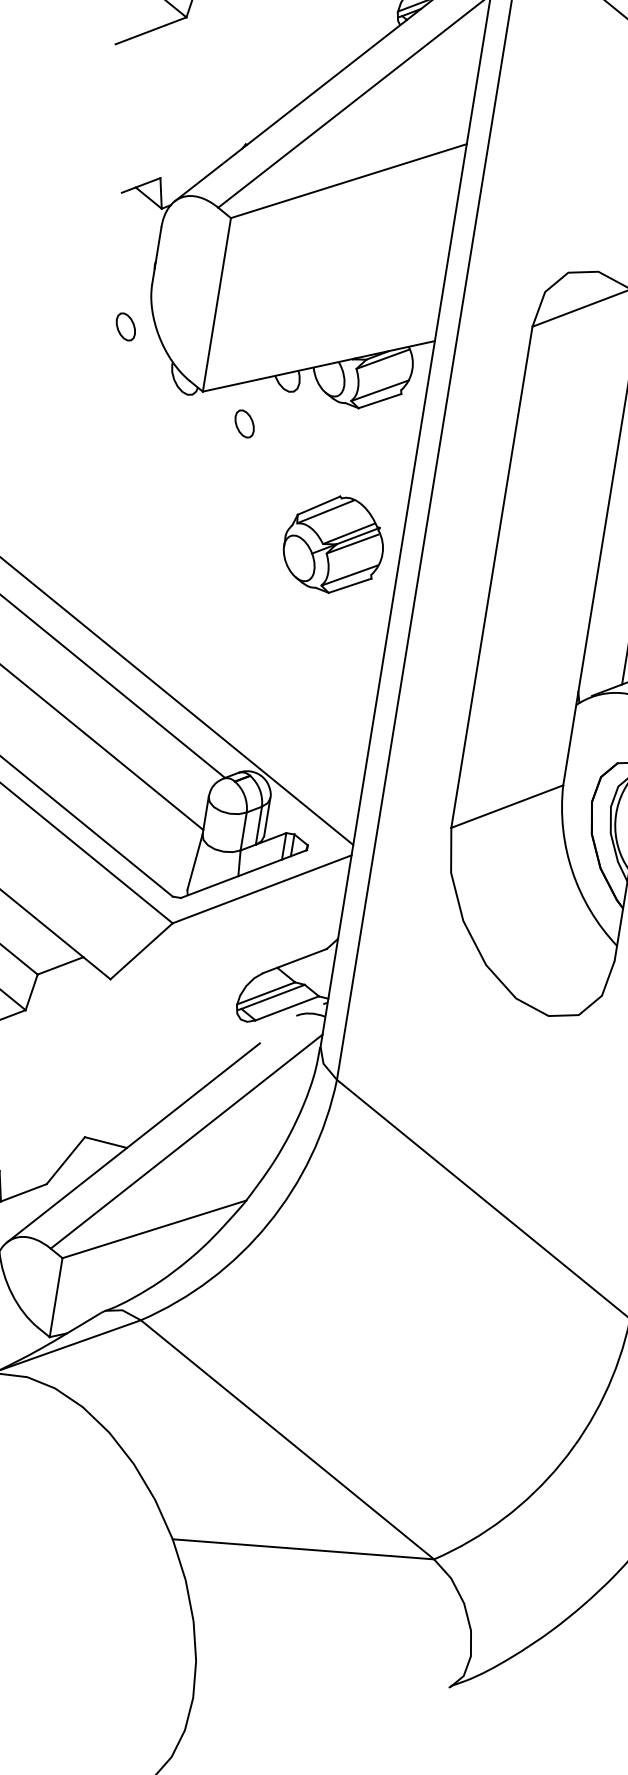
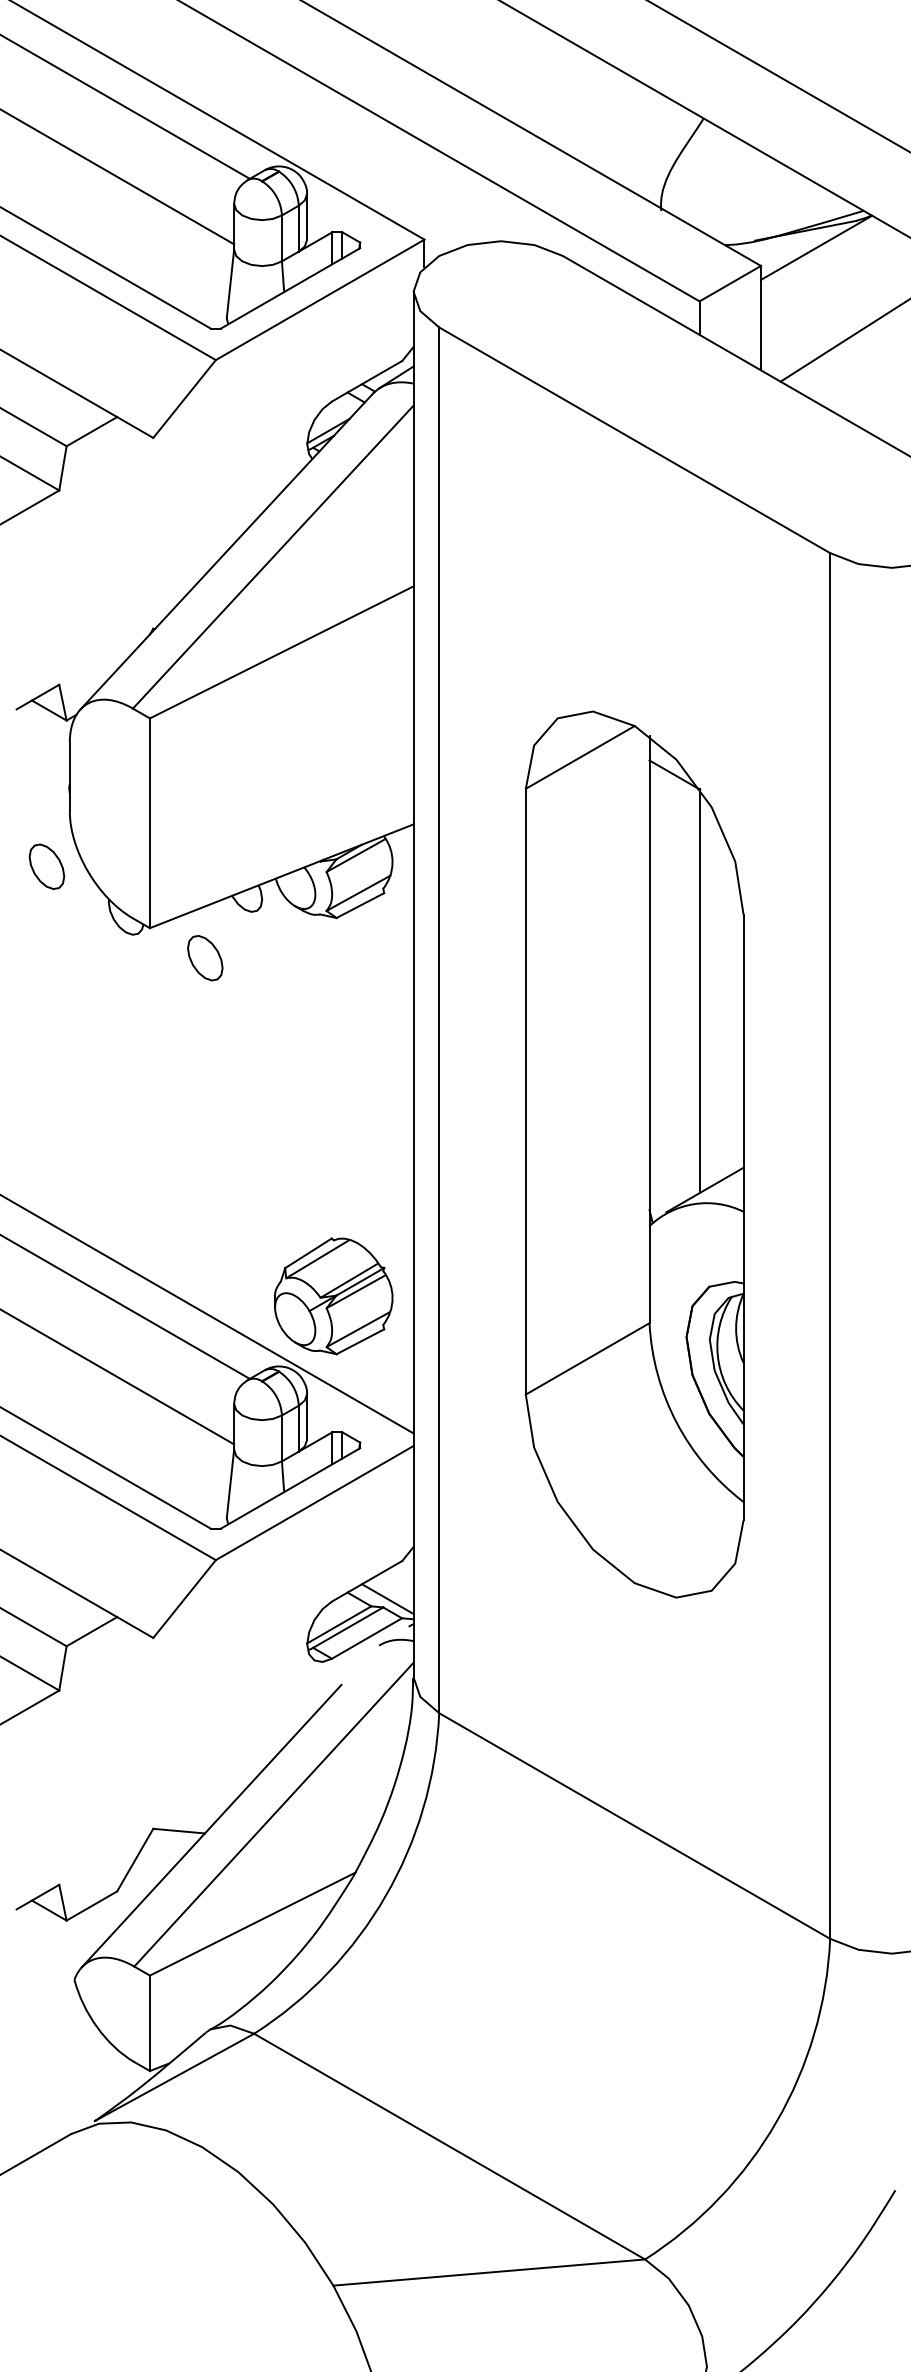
part: (125, 326) -> (46, 866), size x1.43
part: (244, 424) -> (205, 958), size x1.43
part: (333, 544) -> (333, 1296), moved
line: (309, 978) -> (387, 1599), added

